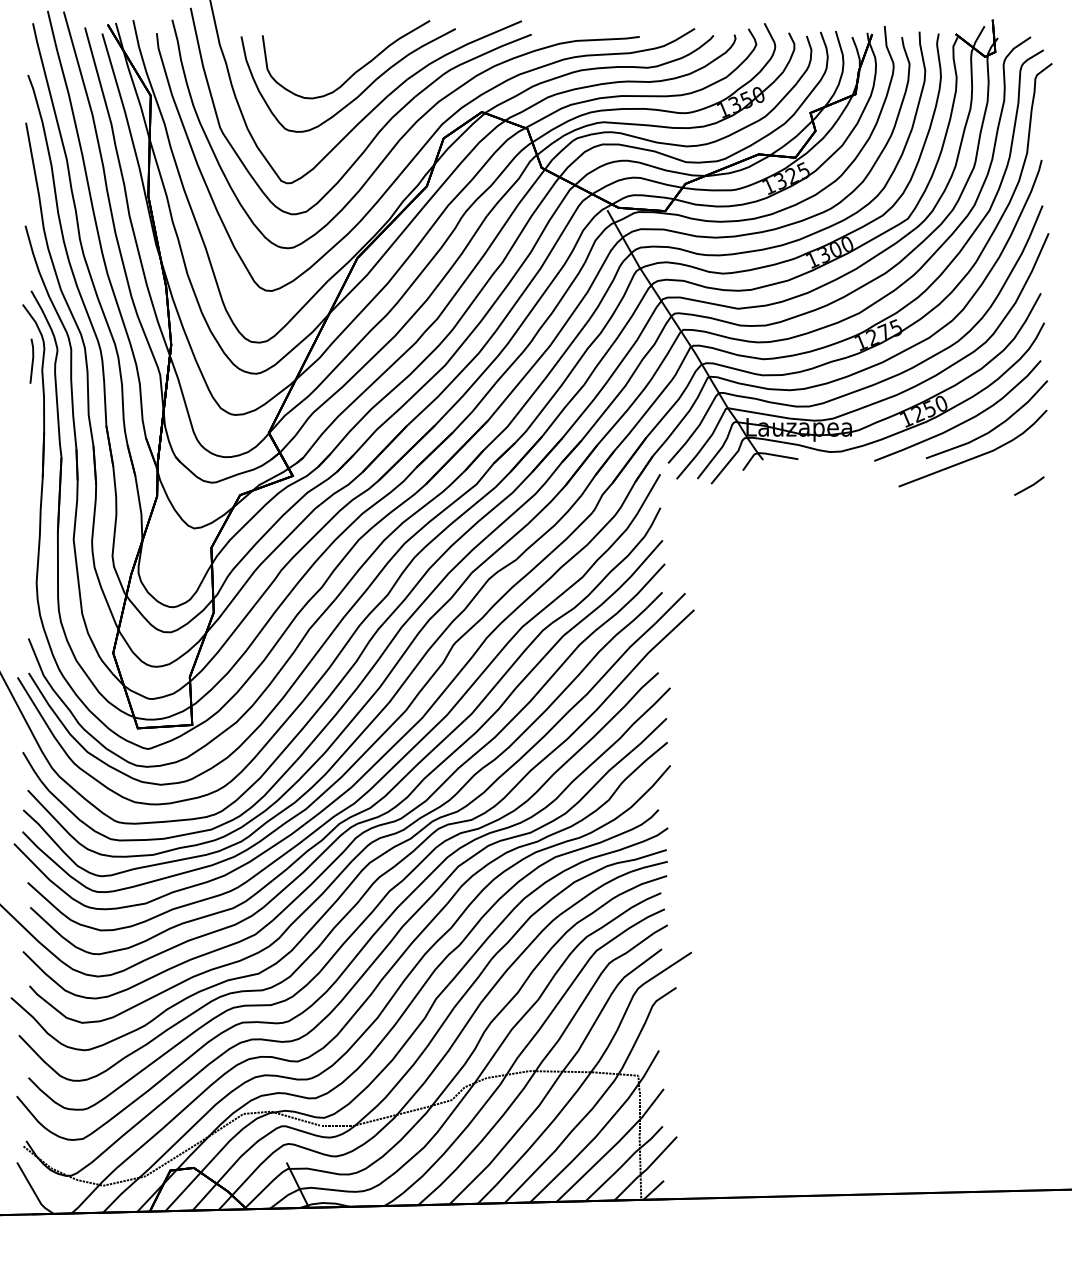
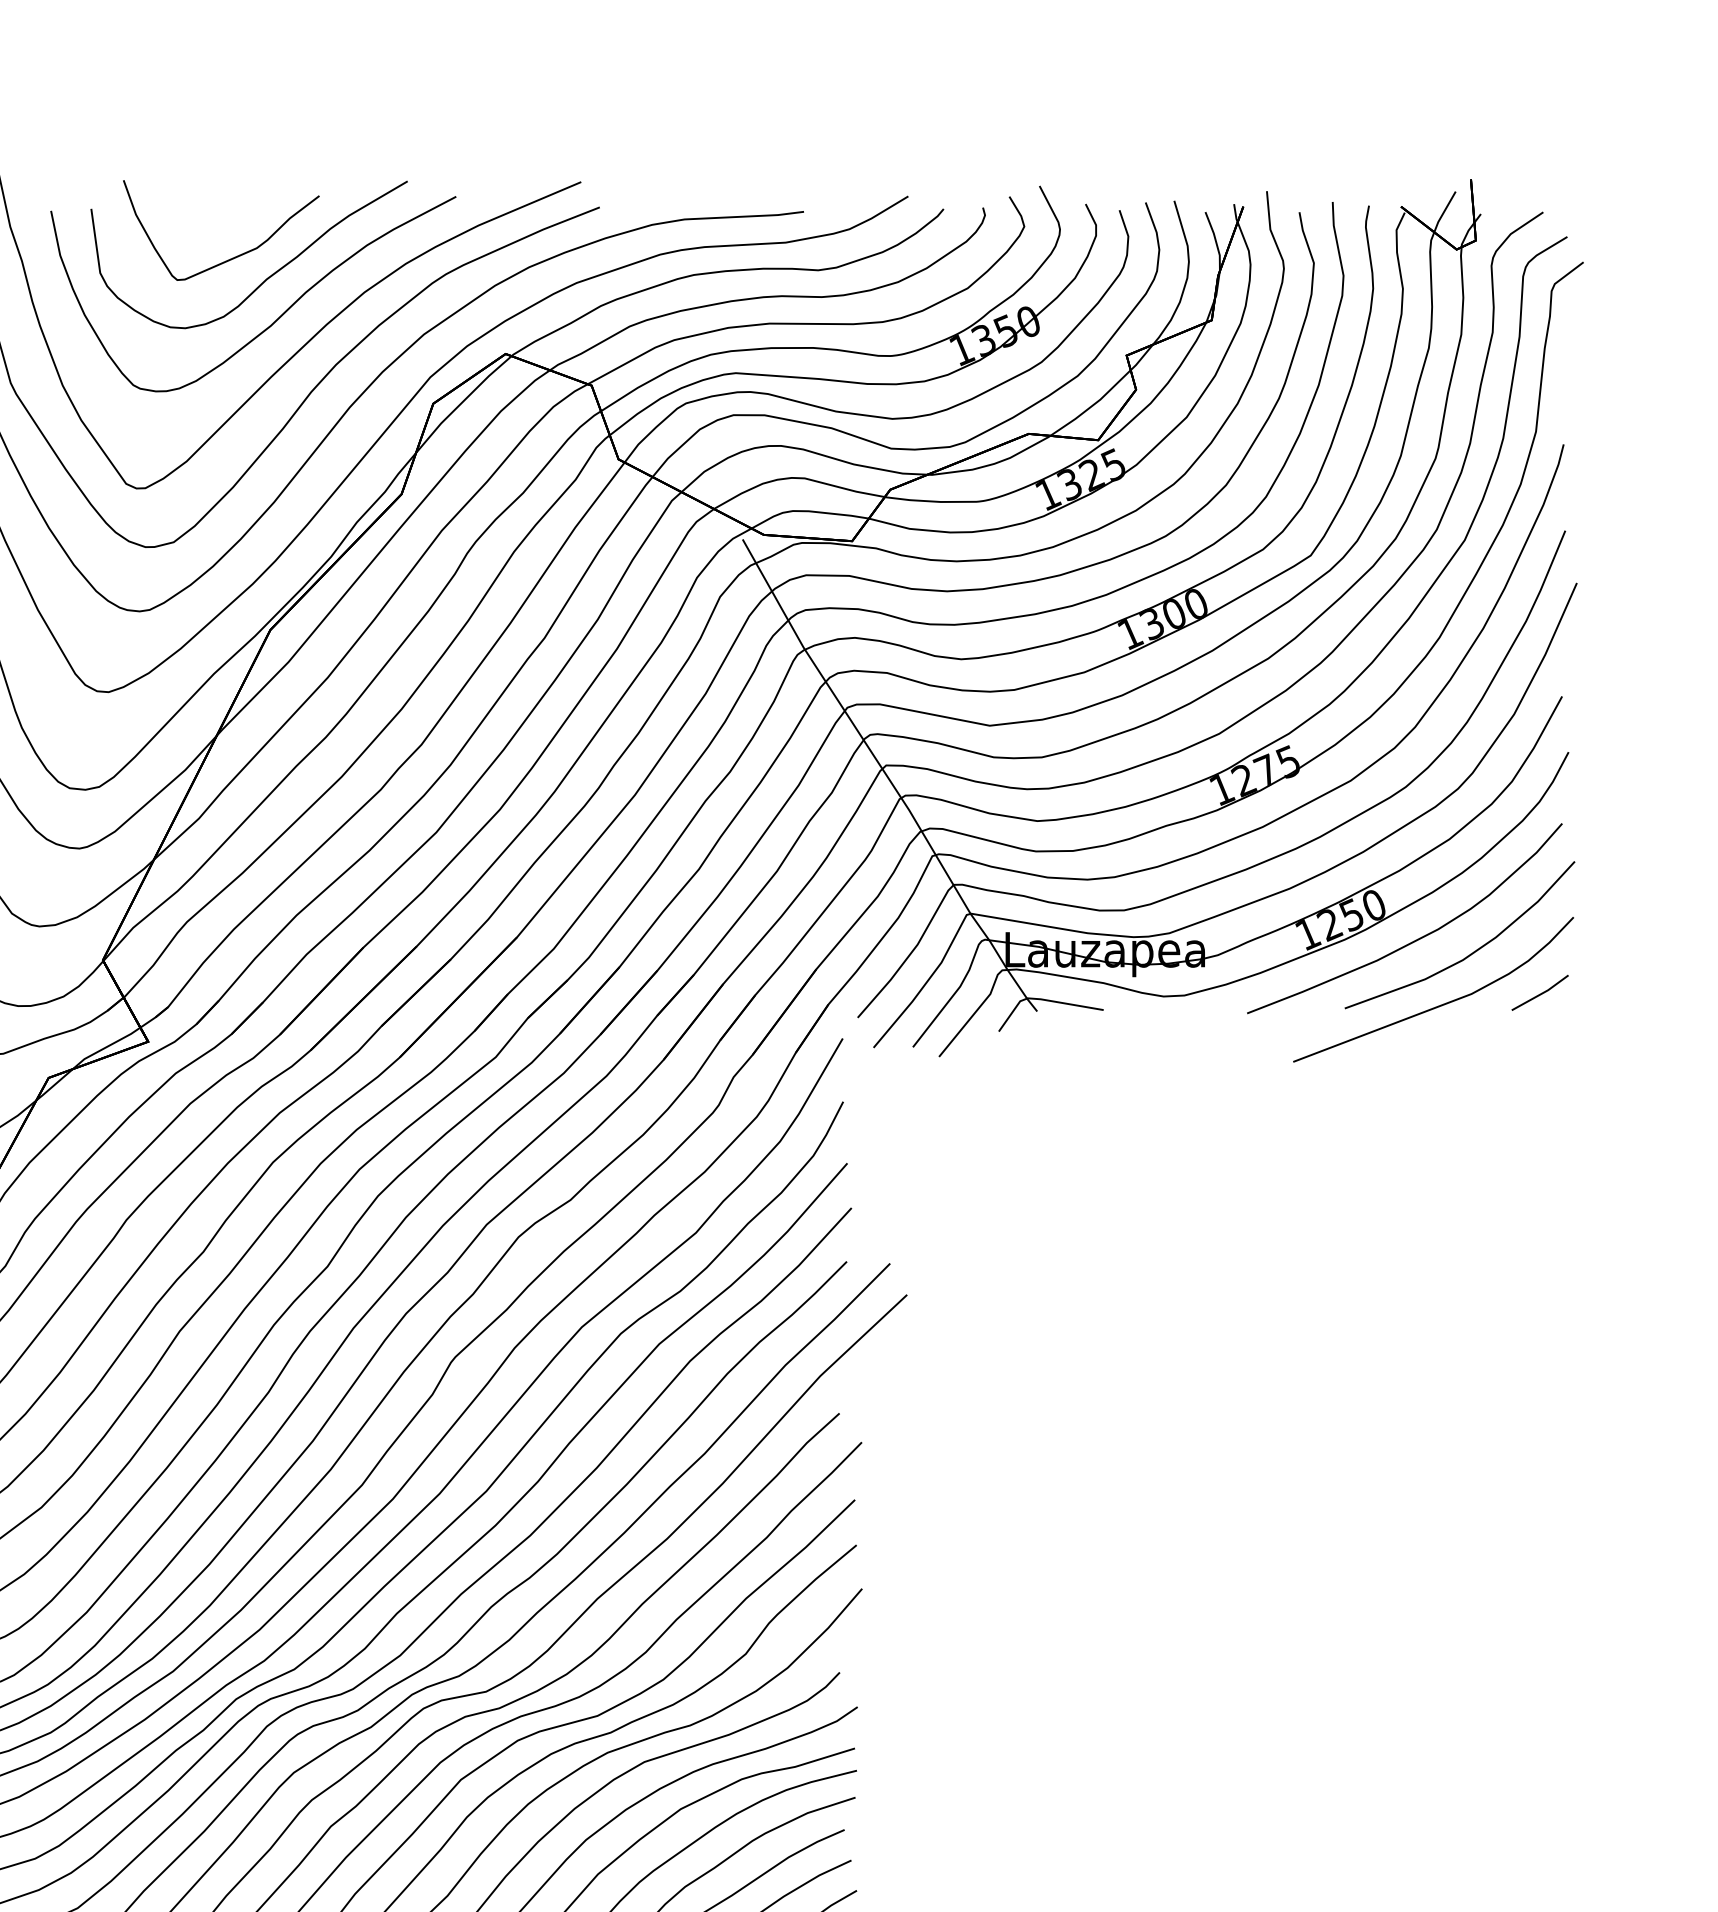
part: (337, 60) -> (232, 256), added
line: (1029, 485) -> (1540, 991), moved

